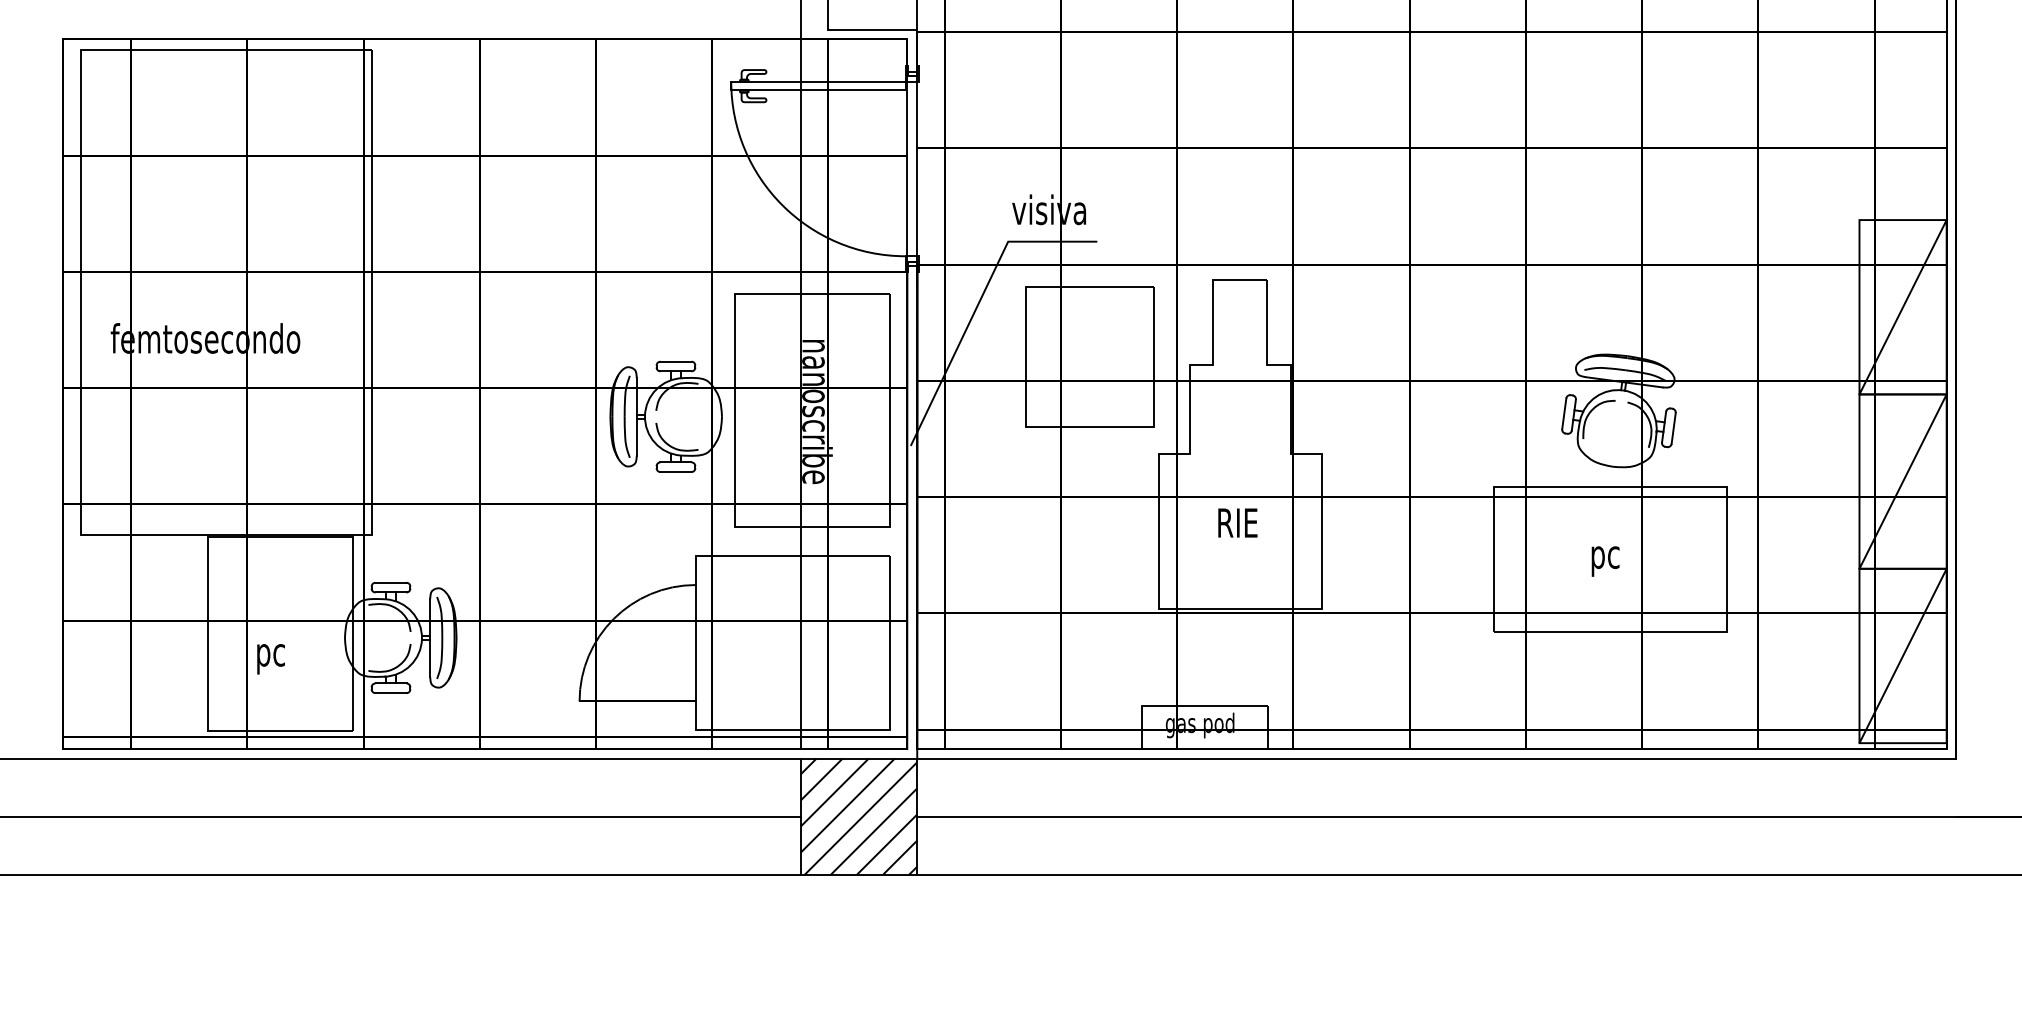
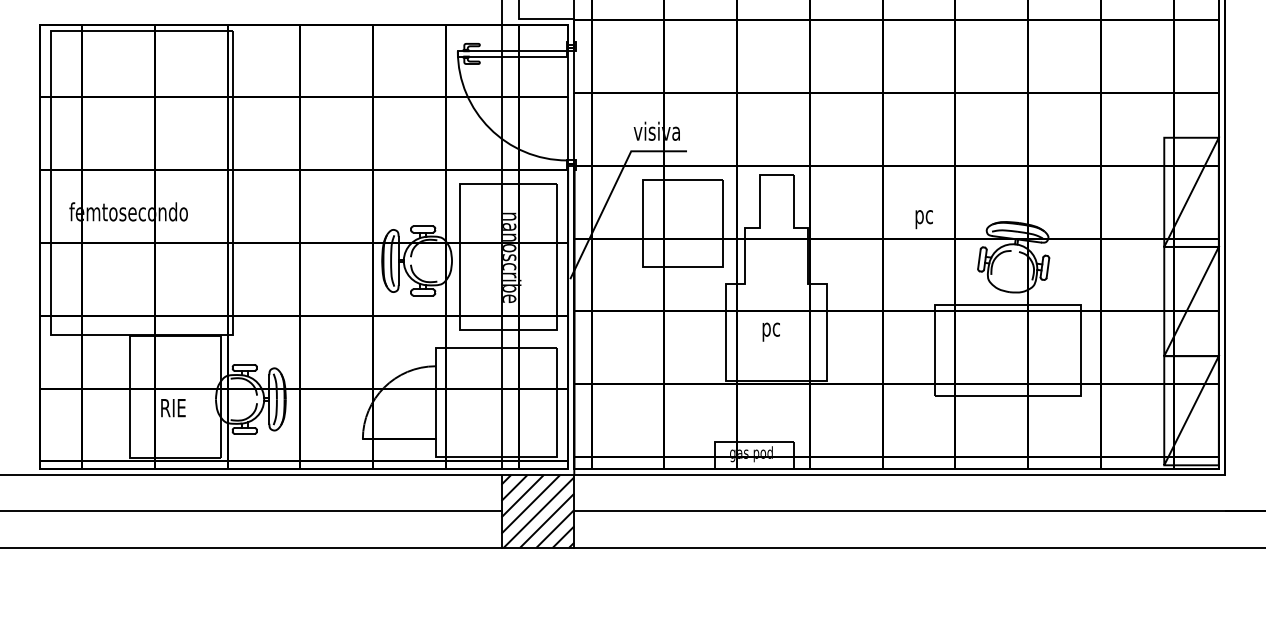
text: (1236, 526) -> (774, 329), RIE -> pc
text: (1604, 561) -> (923, 219), moved
text: (277, 655) -> (173, 410), pc -> RIE

